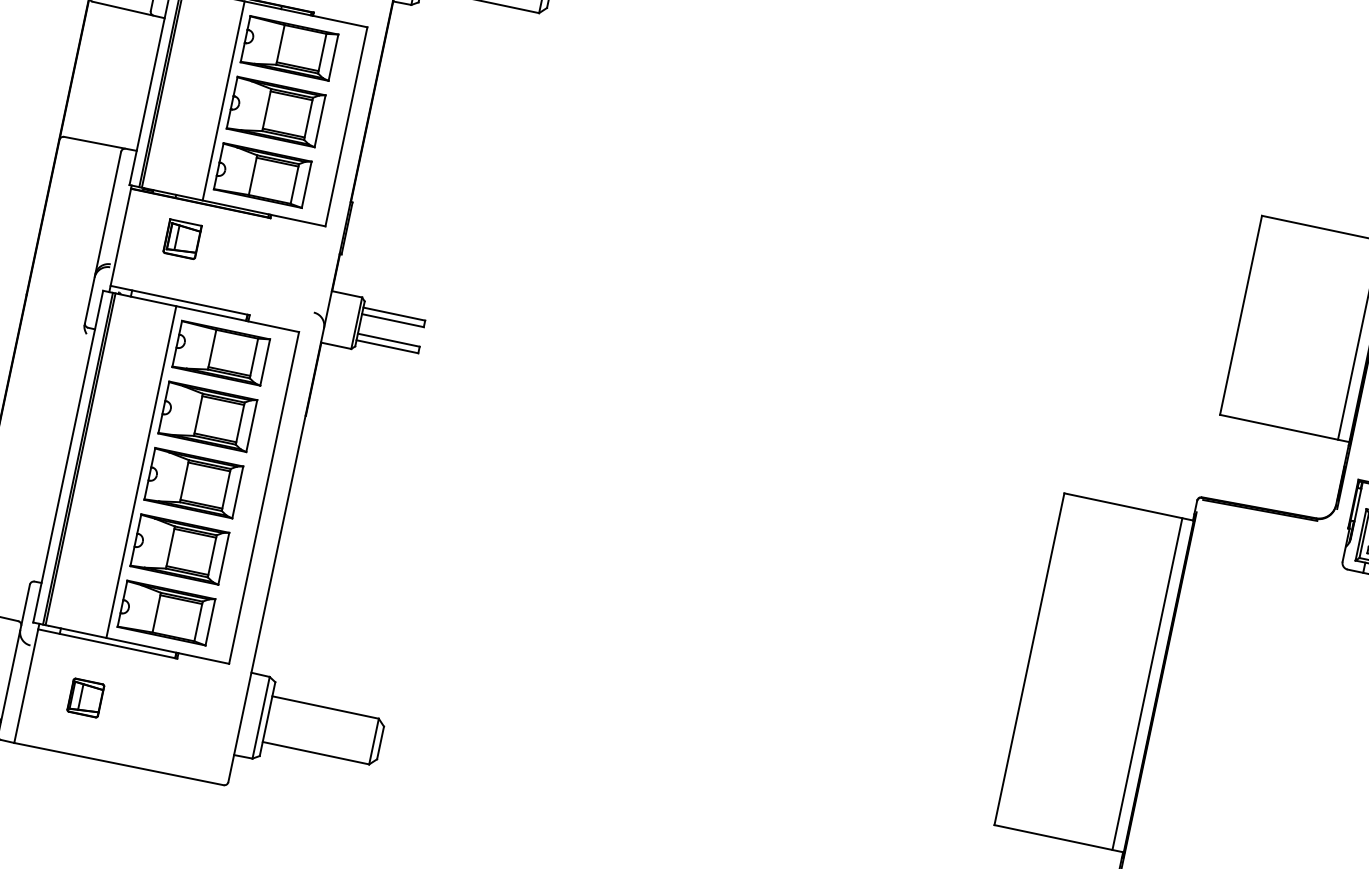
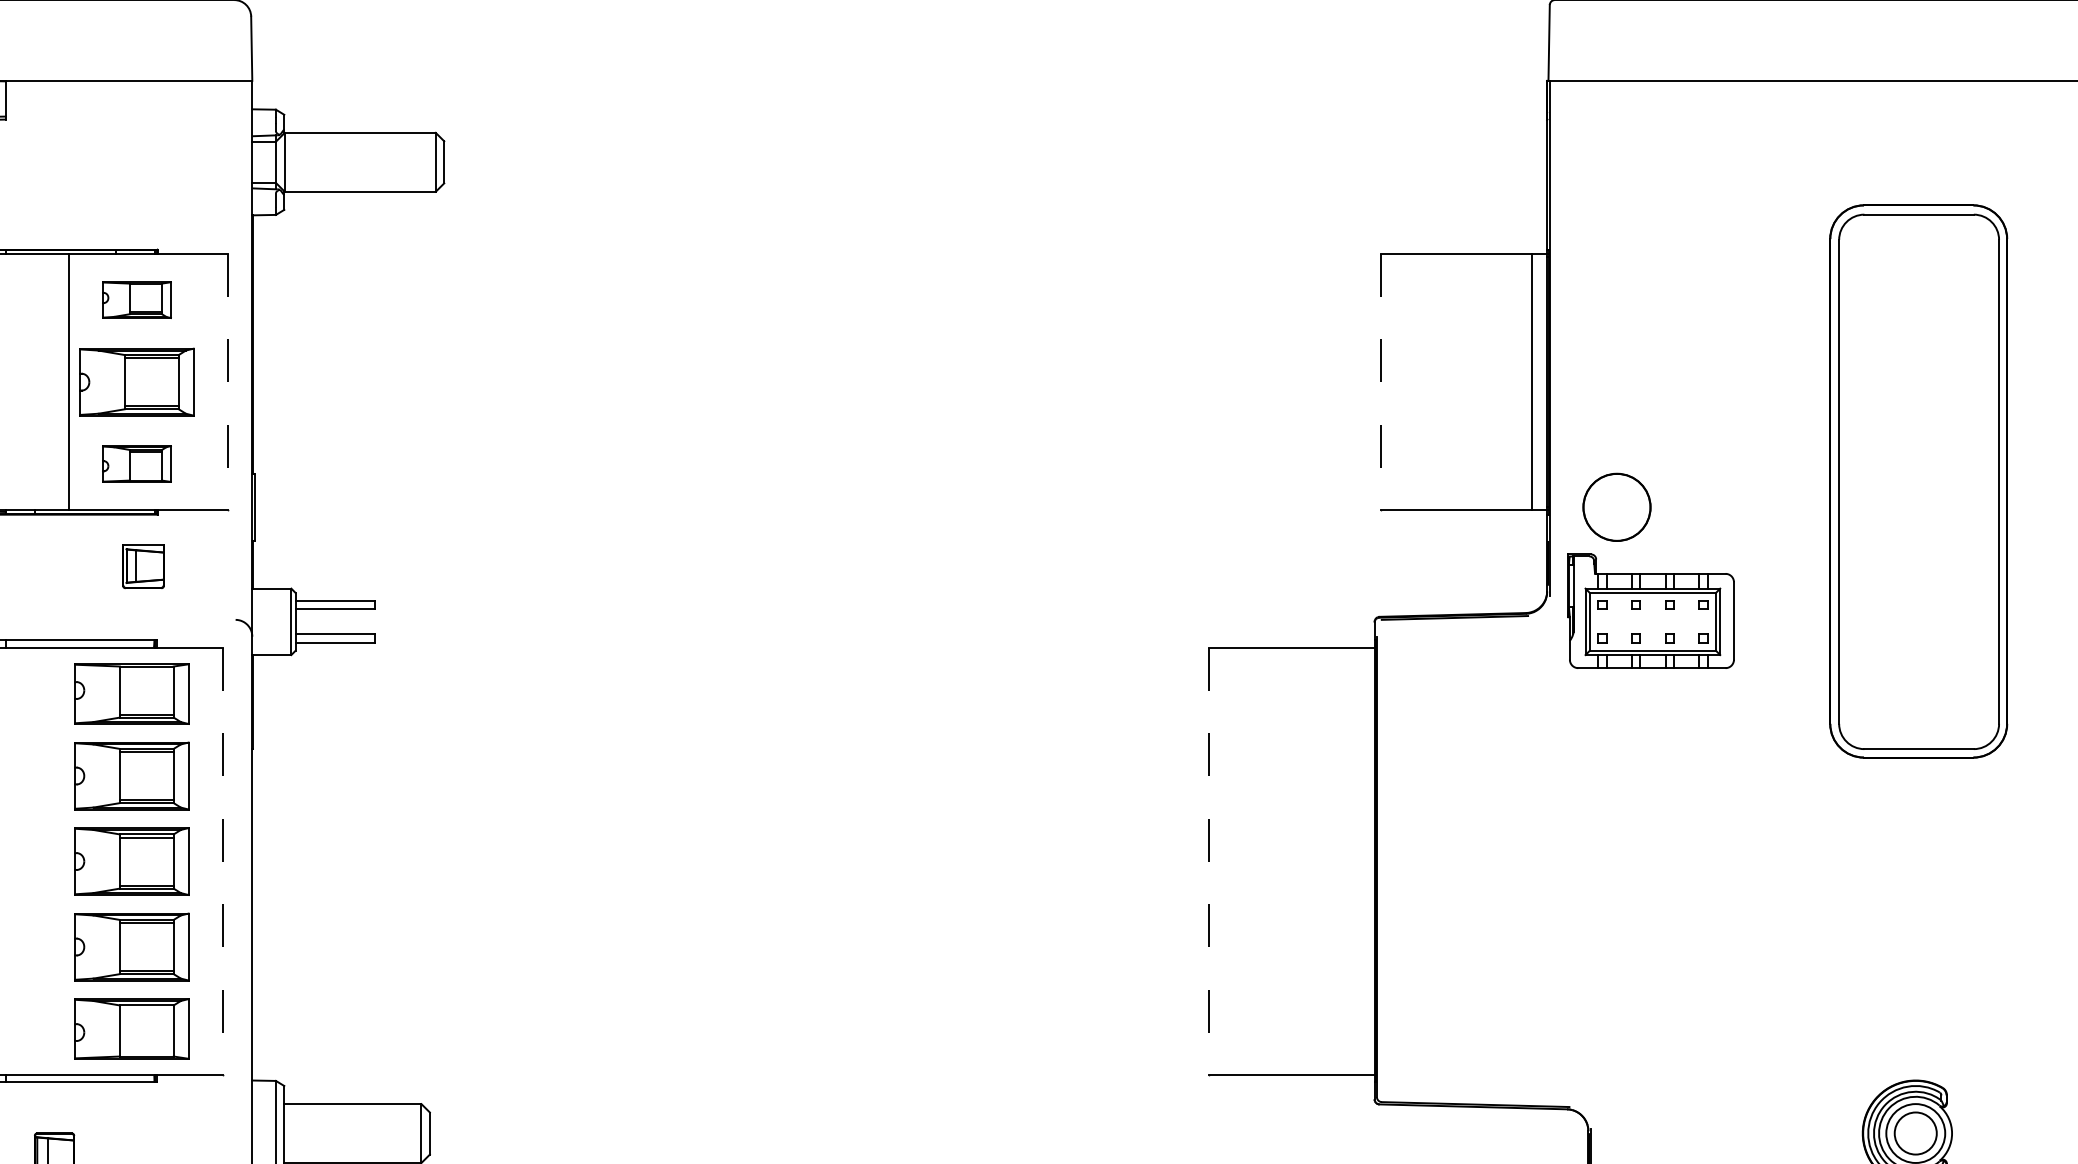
part: (289, 47) -> (136, 299), size x0.6
line: (346, 127) -> (227, 382), solid -> dashed
part: (262, 175) -> (136, 463), size x0.6
part: (182, 239) -> (143, 566), moved
line: (1241, 315) -> (1380, 382), solid -> dashed
line: (141, 472) -> (64, 861), removed
line: (264, 497) -> (222, 861), solid -> dashed
line: (181, 599) -> (146, 1008), removed
line: (1029, 659) -> (1208, 861), solid -> dashed
line: (1147, 684) -> (1360, 861), removed

